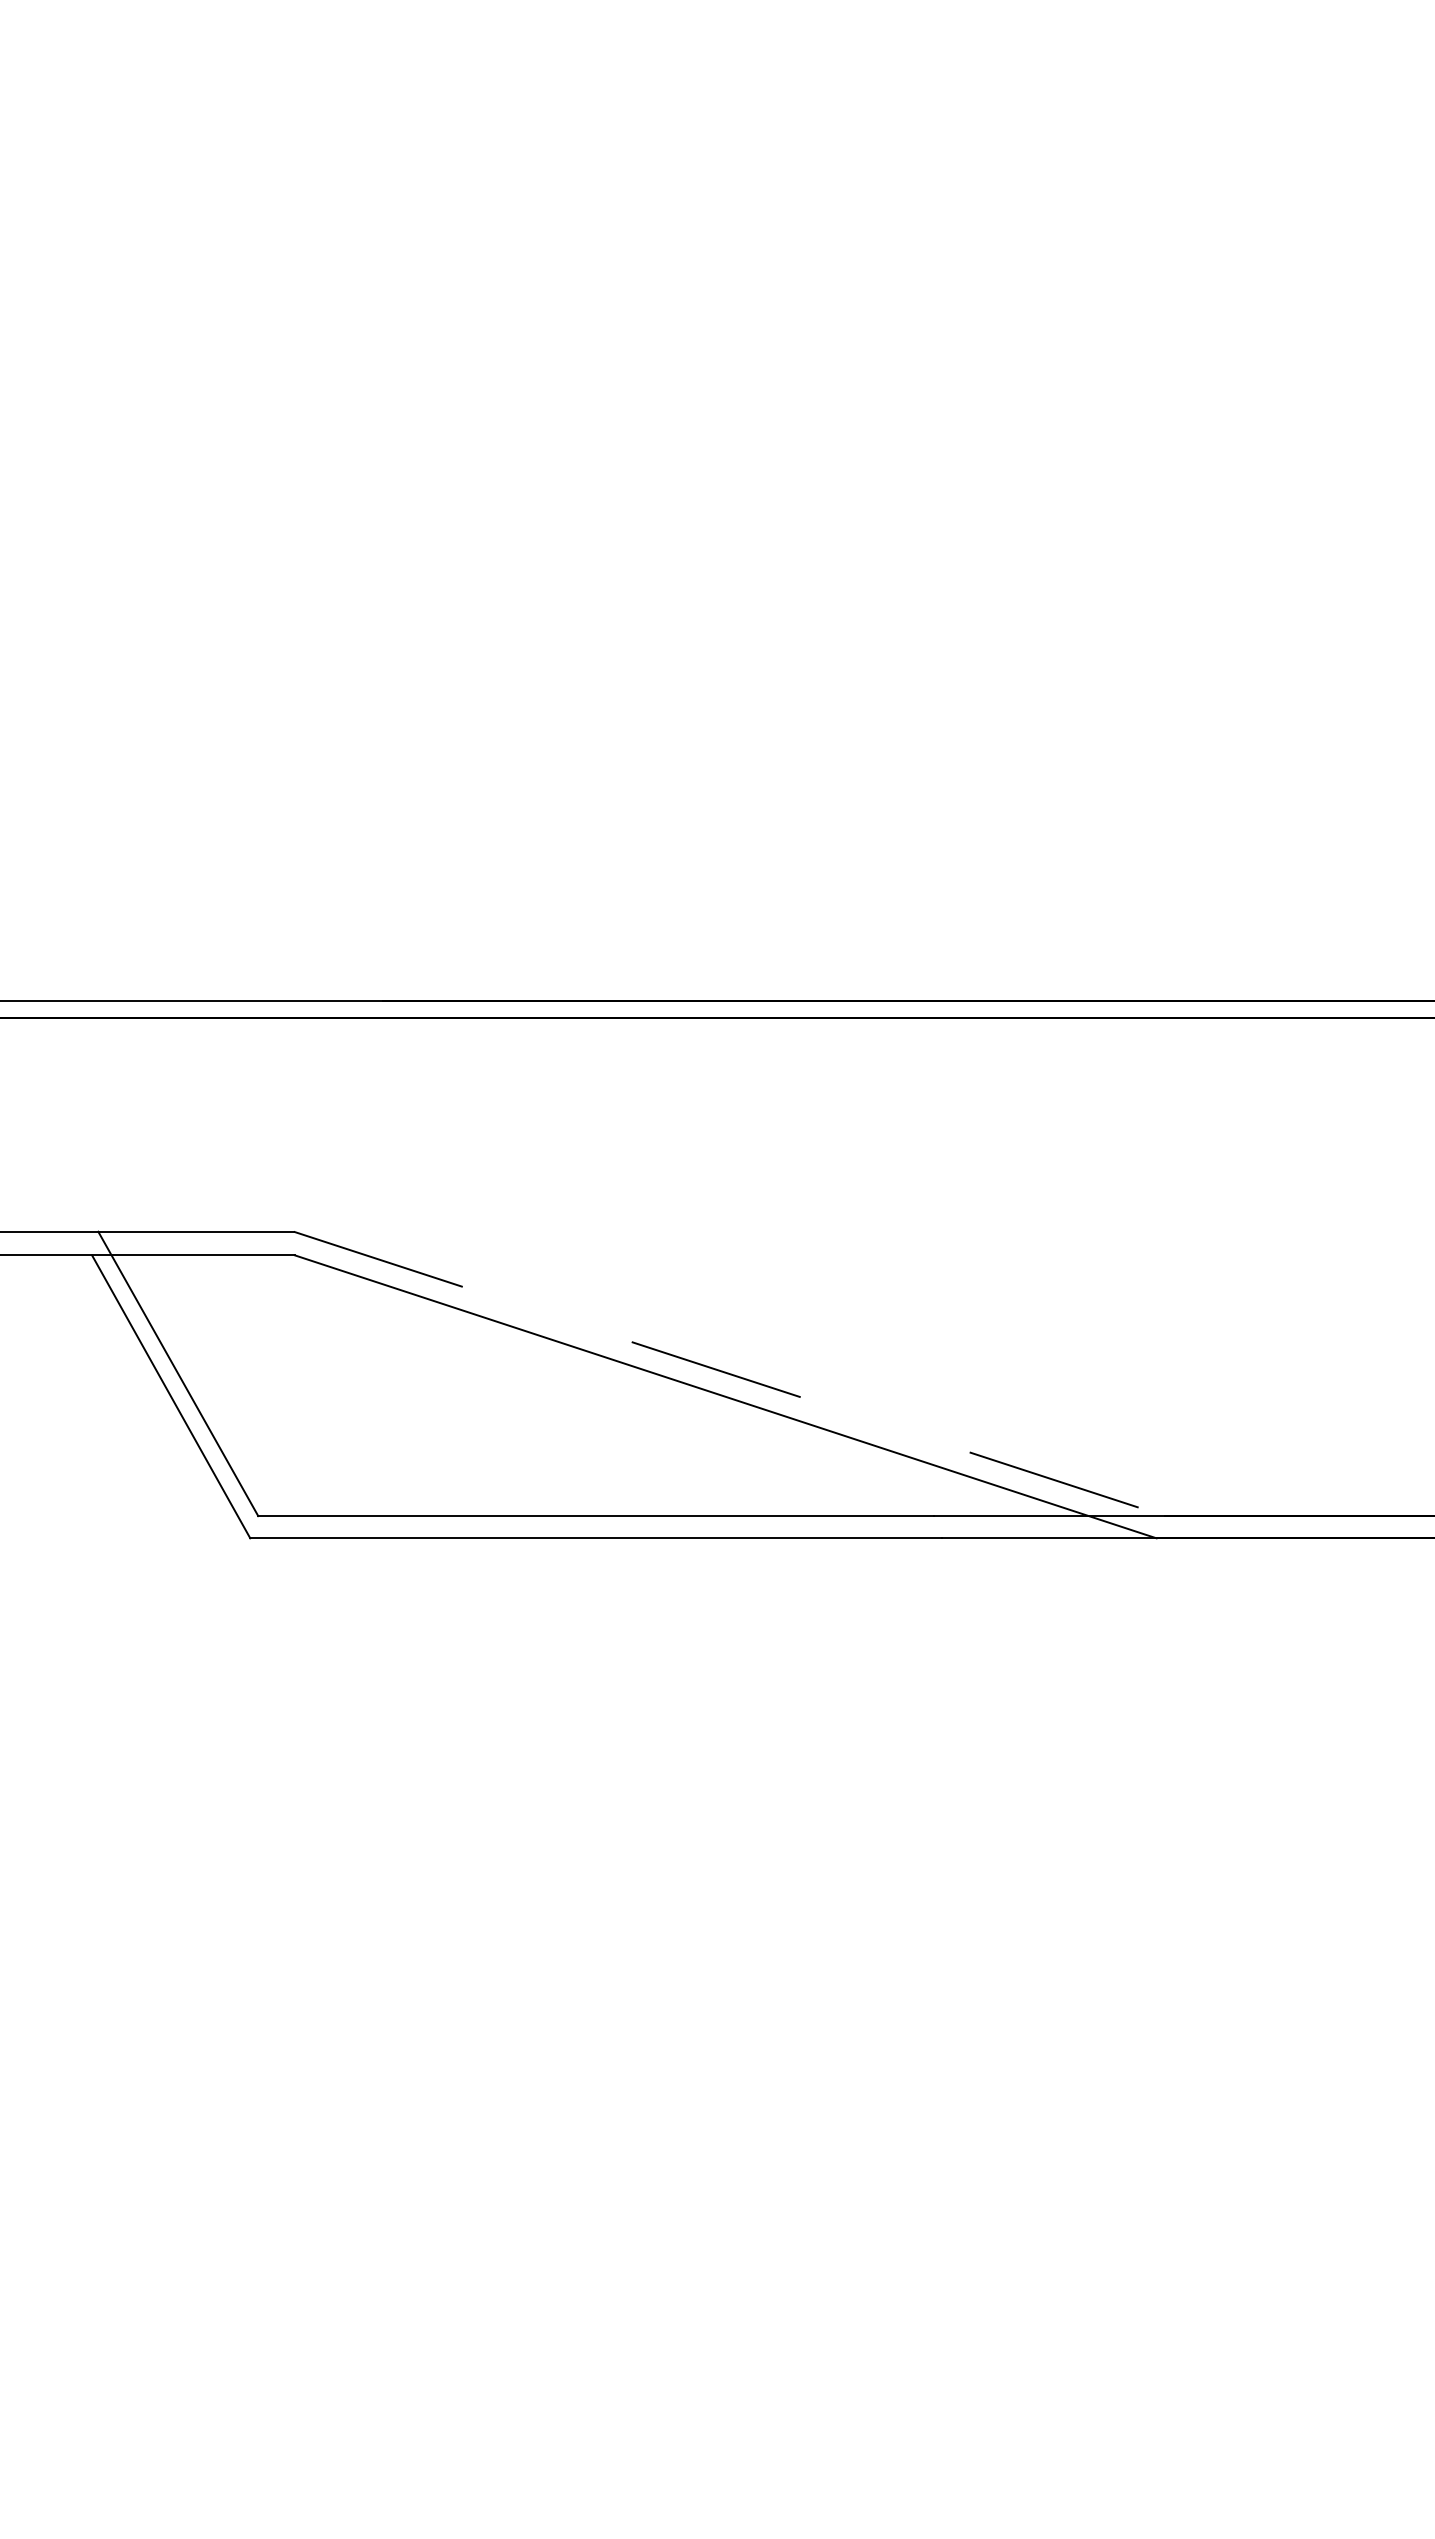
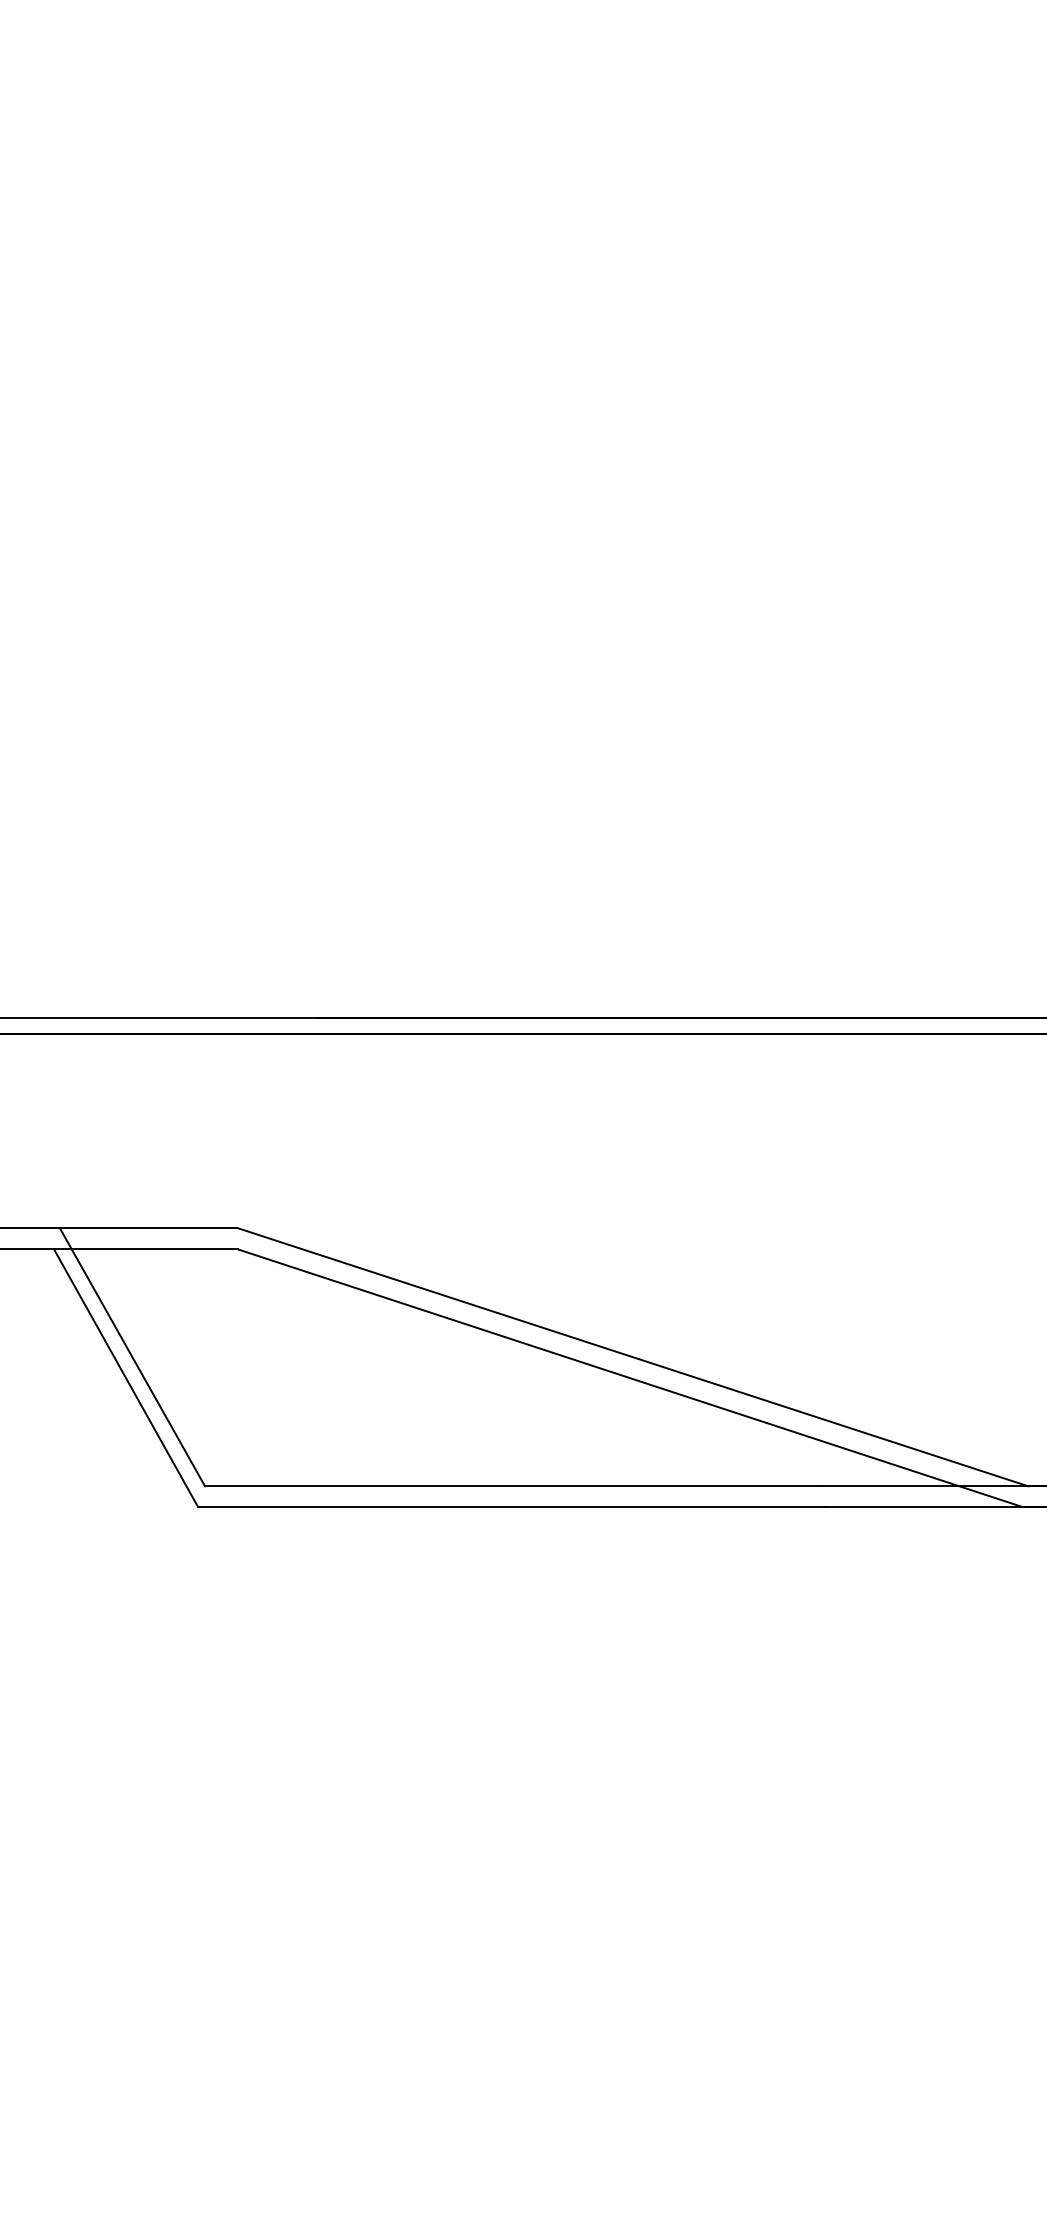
line: (729, 1374) -> (633, 1357), dashed -> solid

